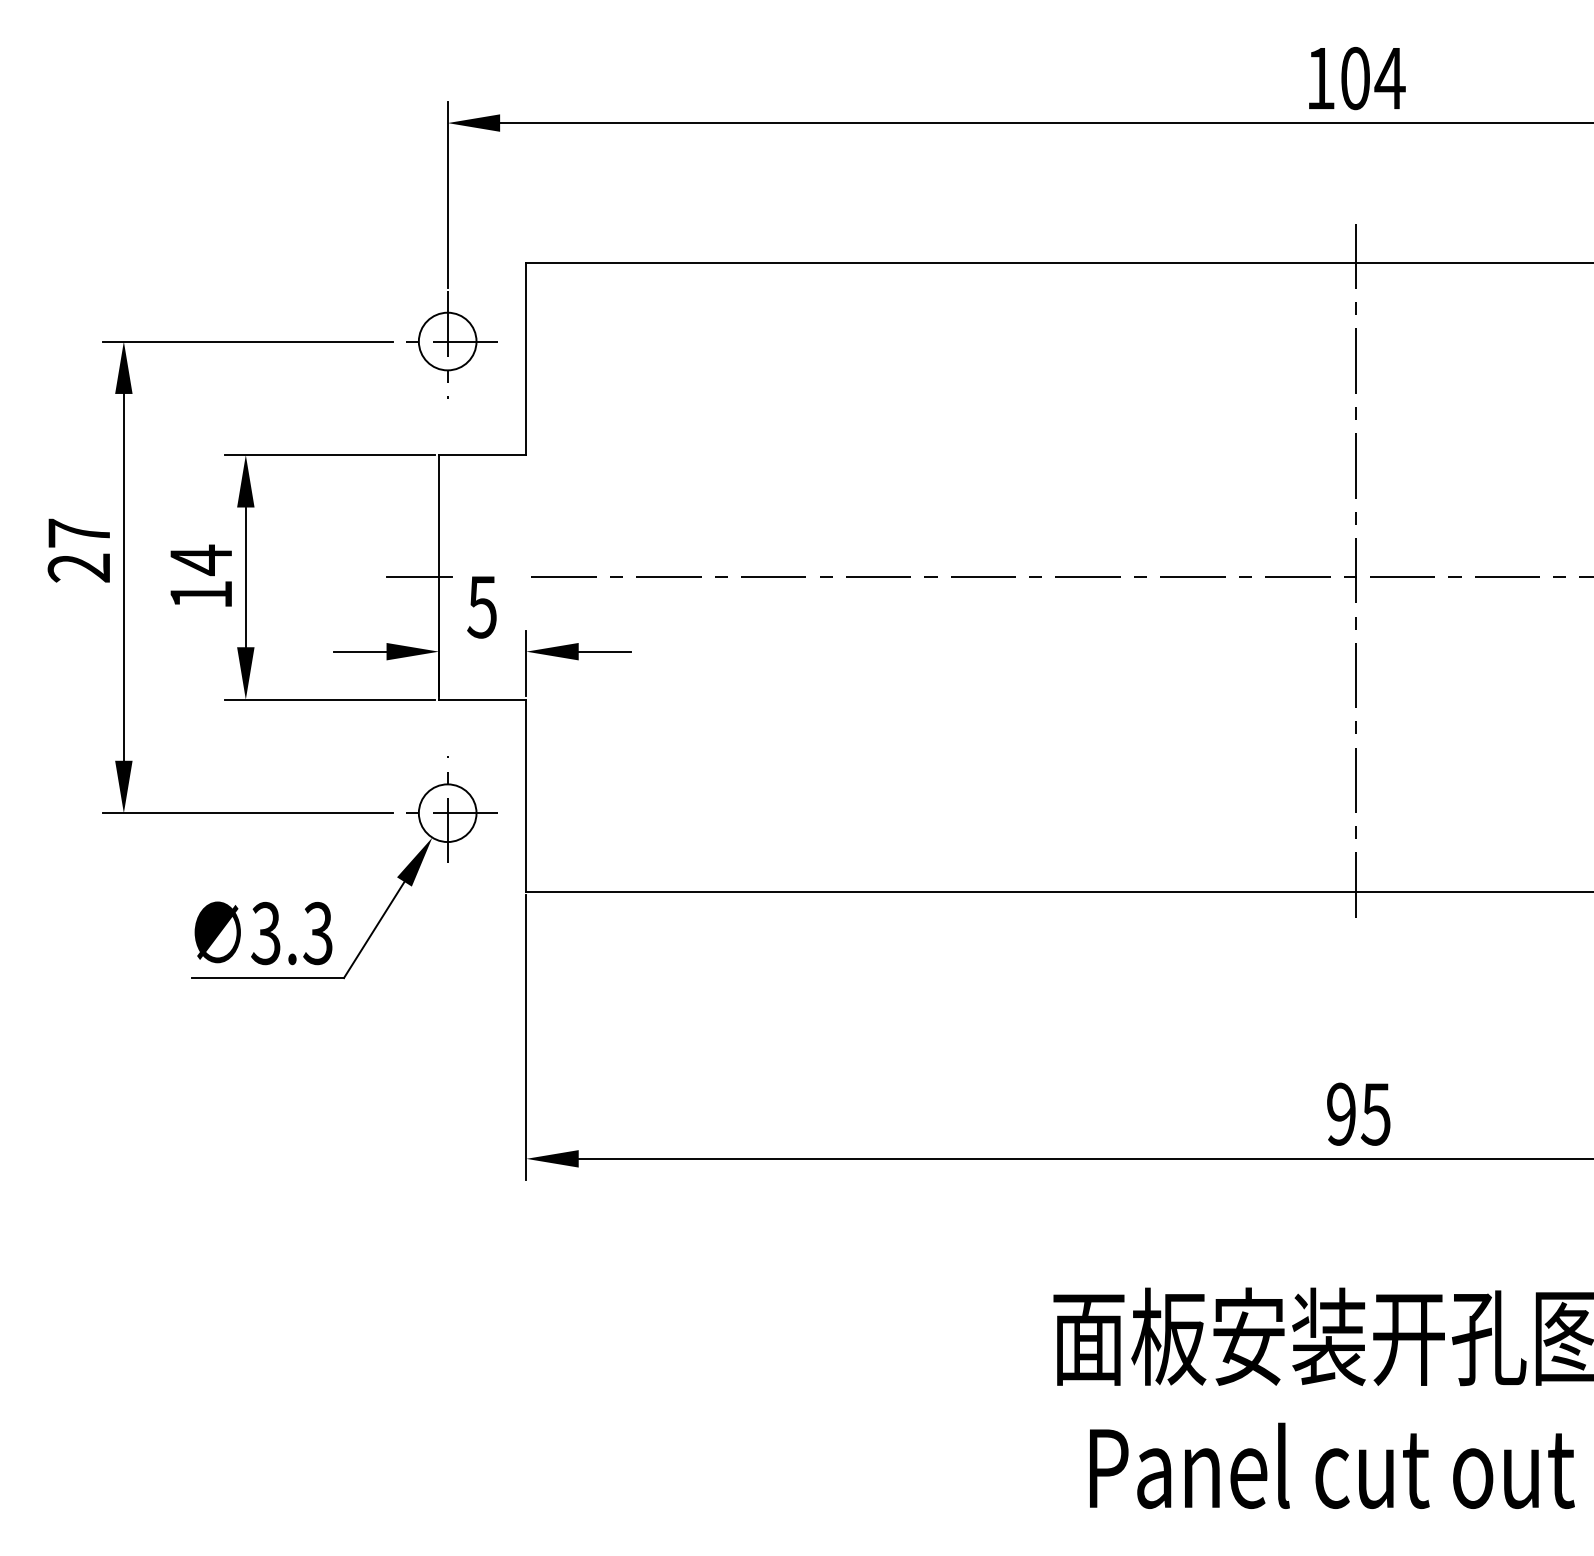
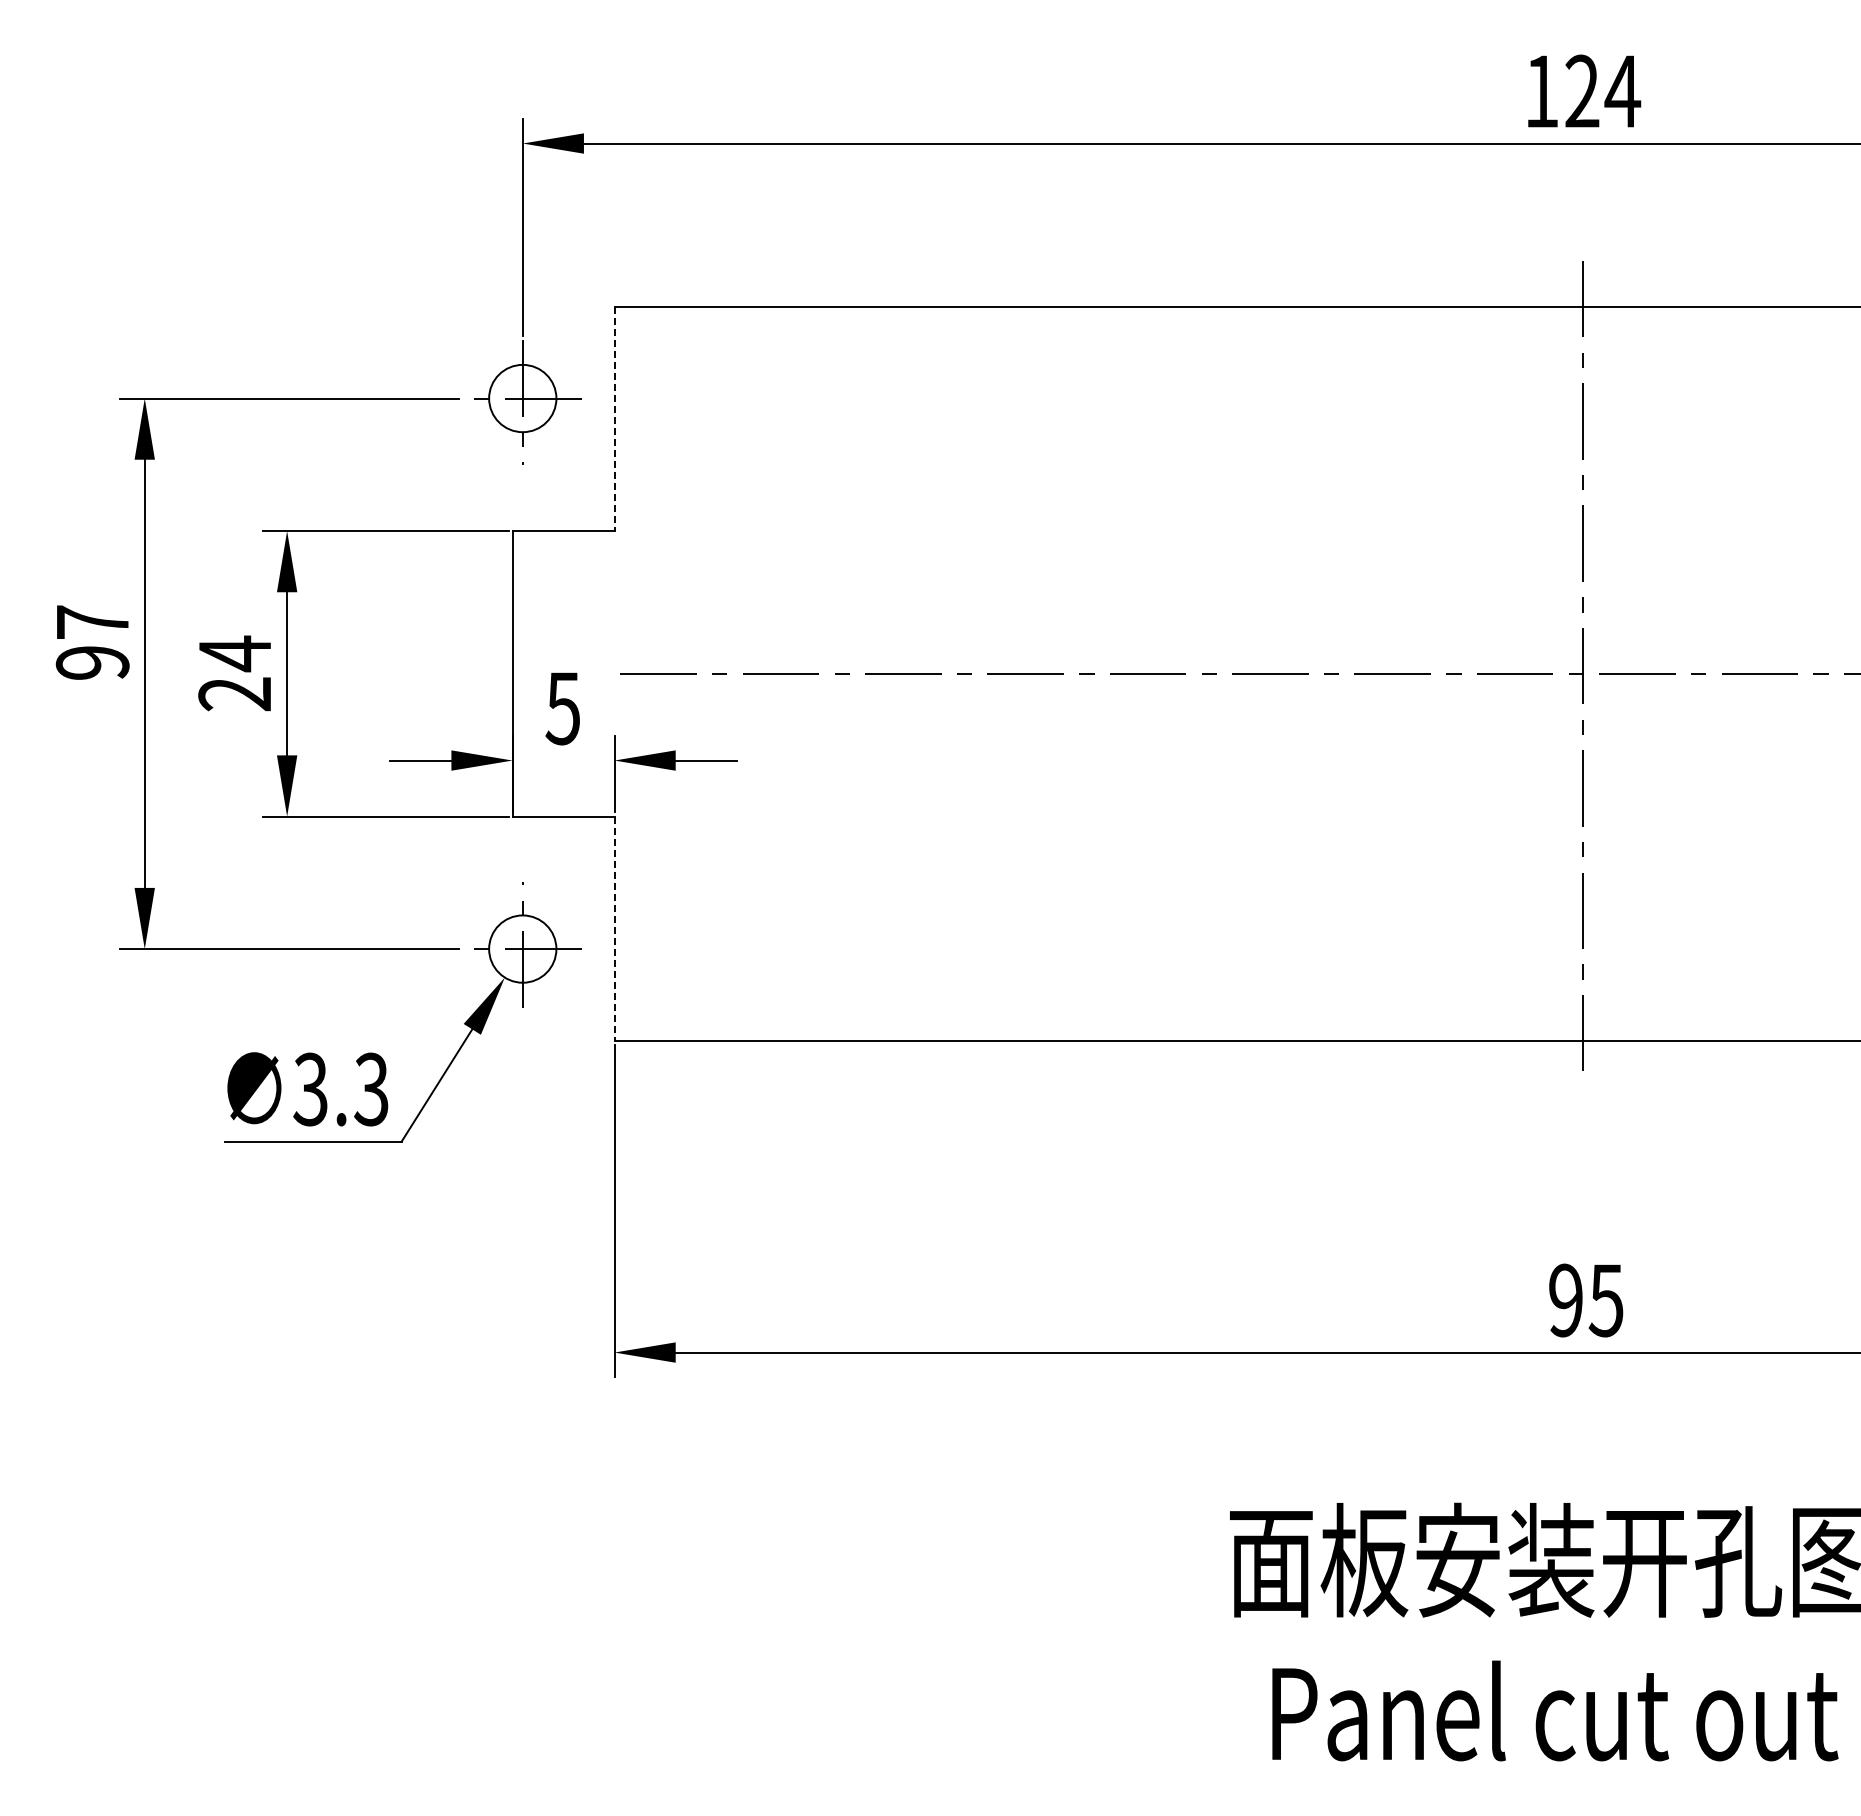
text: (1355, 78) -> (1582, 91), 104 -> 124
line: (526, 359) -> (614, 419), solid -> dashed
text: (79, 567) -> (92, 662), 27 -> 97
line: (420, 577) -> (490, 673), removed
text: (200, 595) -> (234, 694), 14 -> 24
line: (526, 796) -> (614, 929), solid -> dashed

